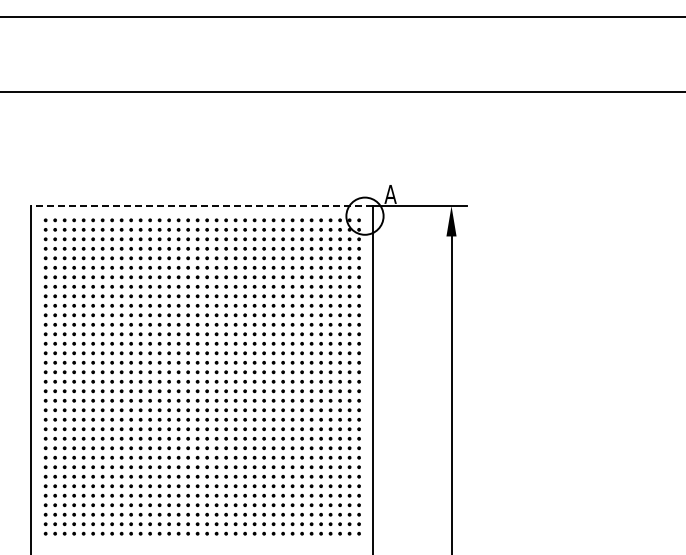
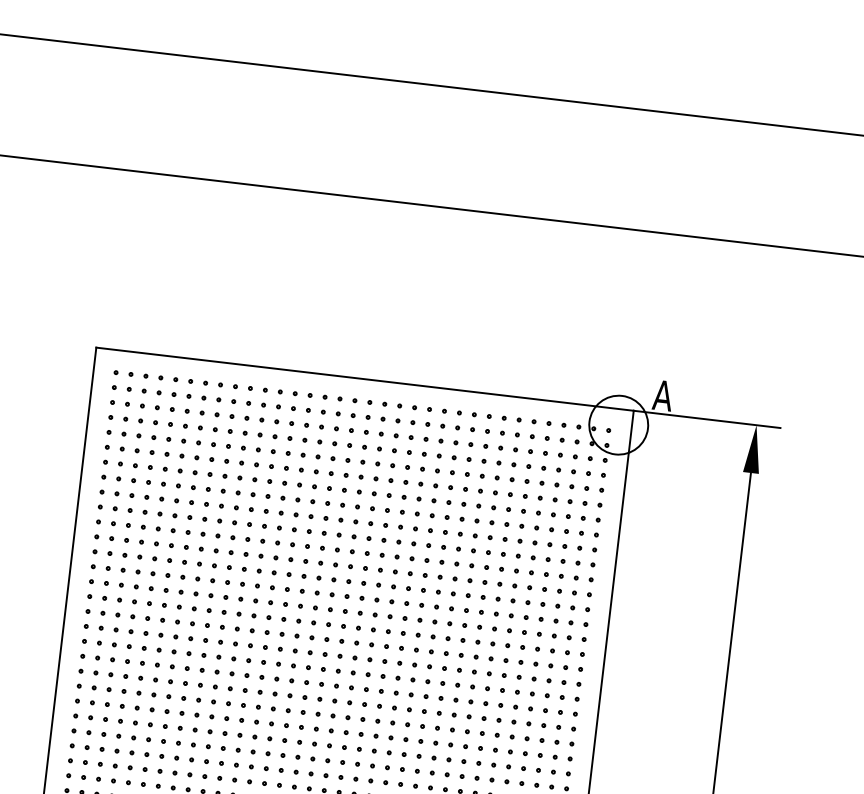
line: (202, 206) -> (365, 379), dashed -> solid

